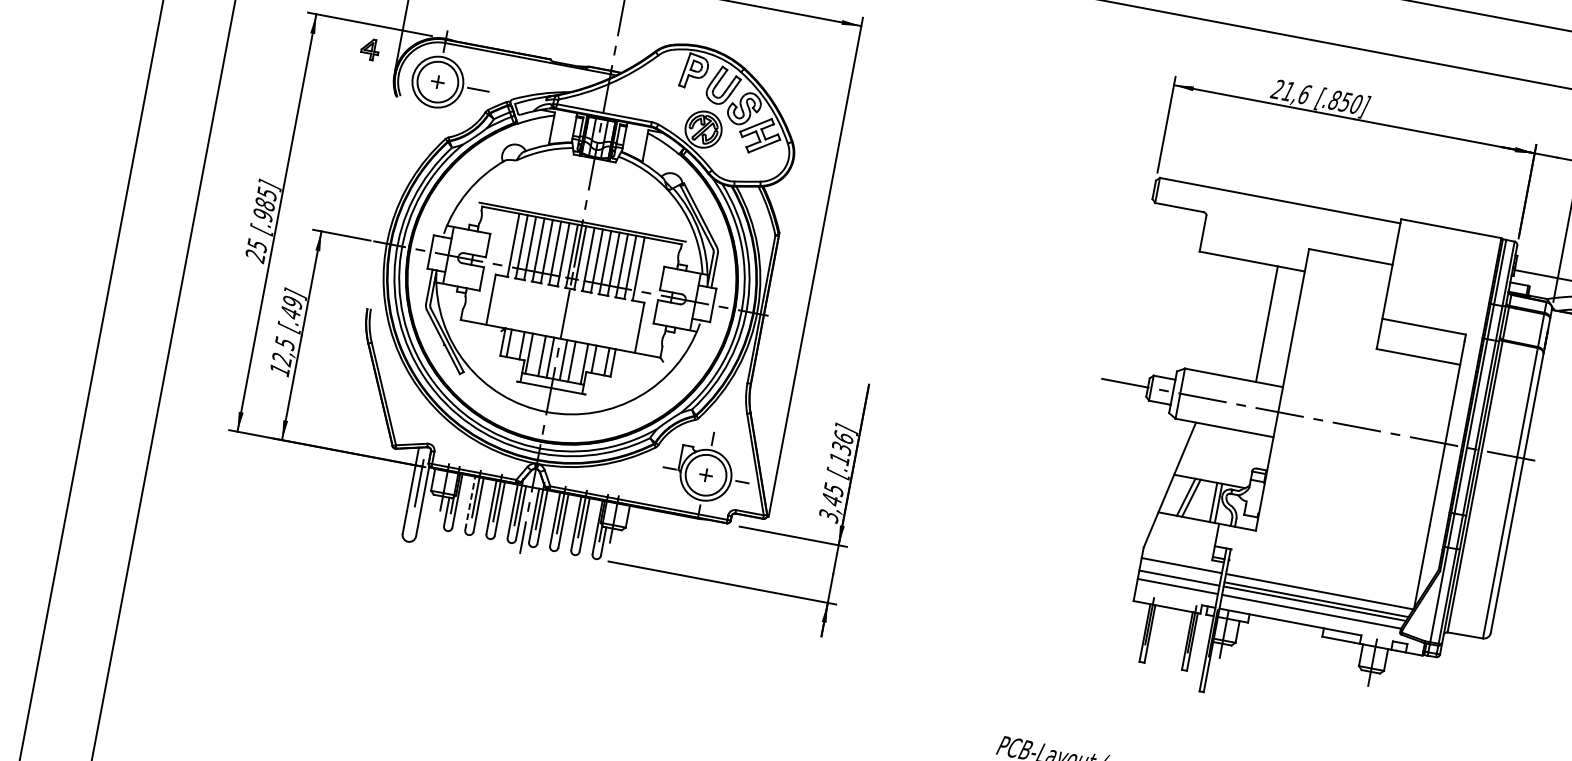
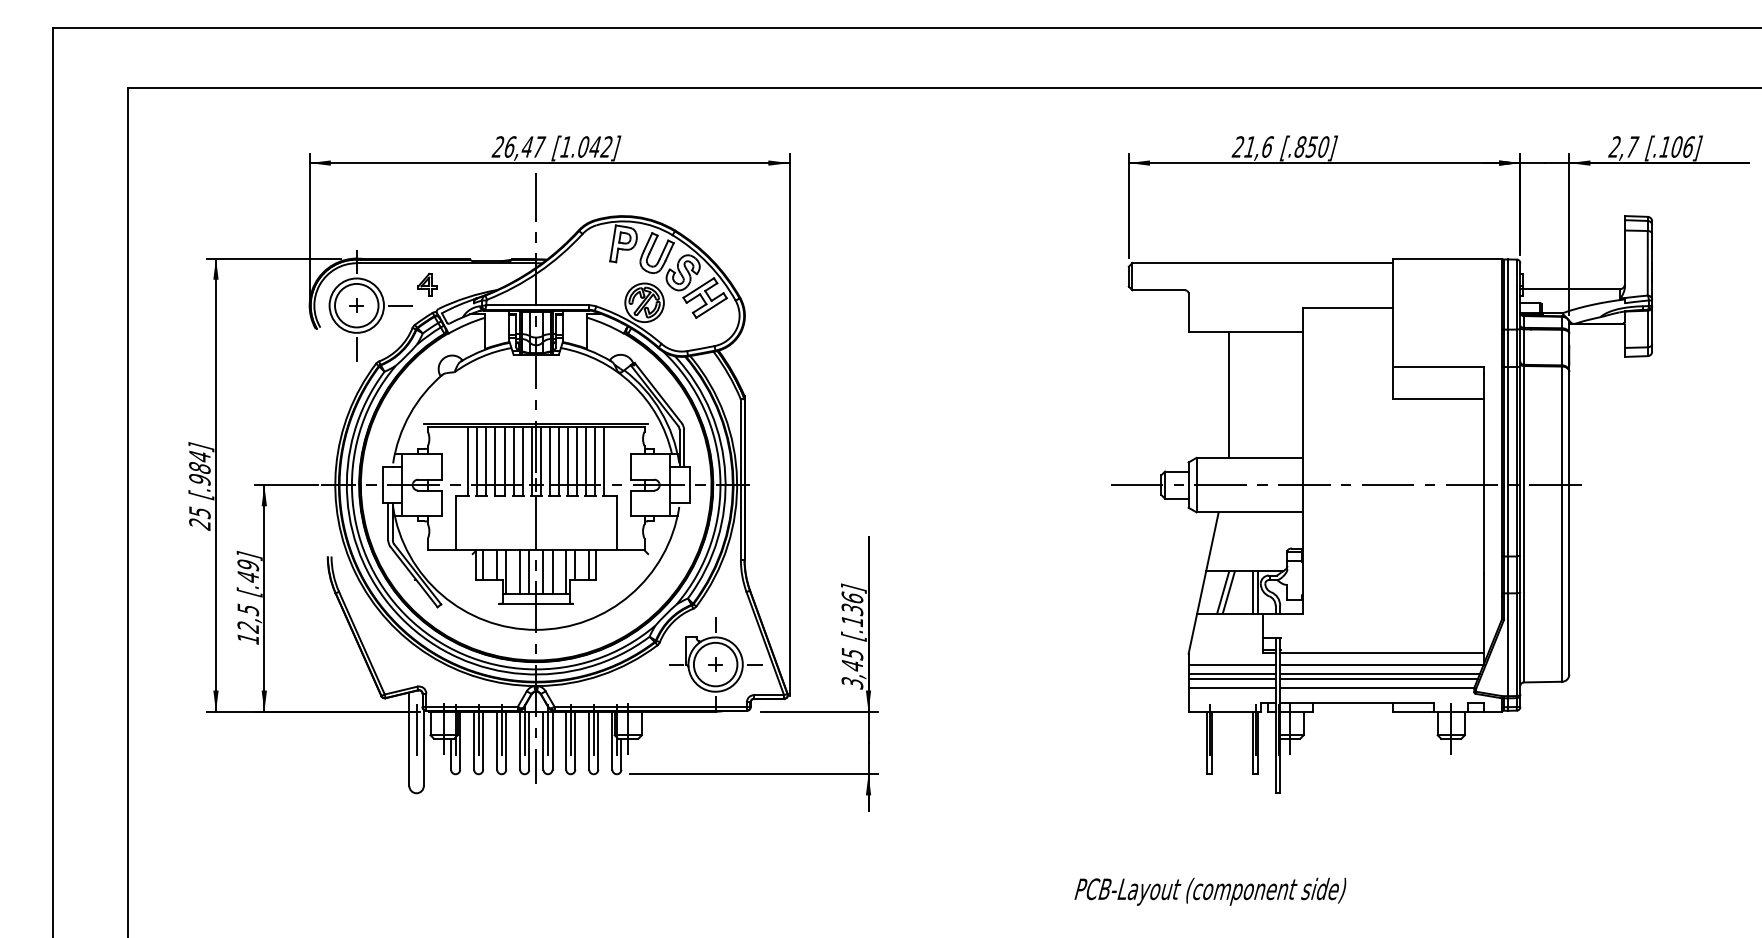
part: (370, 49) -> (427, 284), moved
line: (430, 122) -> (356, 349), added
text: (266, 193) -> (199, 456), [.985] -> [.984]
line: (1267, 323) -> (1228, 394), moved
line: (470, 503) -> (474, 740), dashed -> solid
line: (1179, 574) -> (1231, 674), added
line: (1322, 581) -> (1382, 653), added

